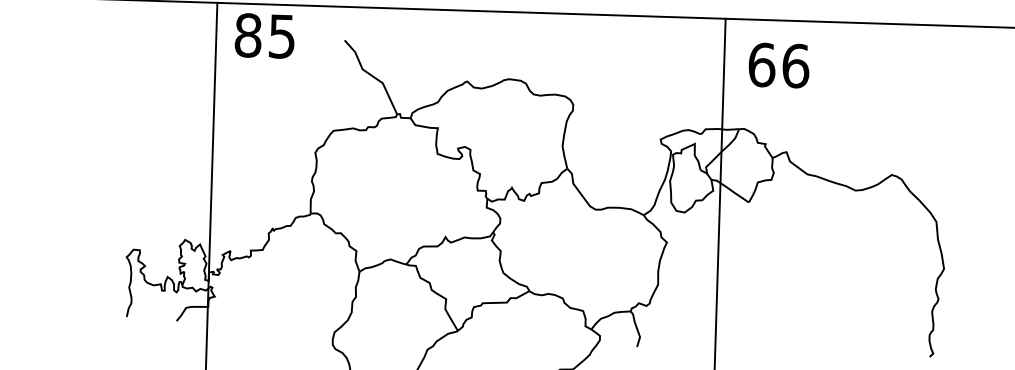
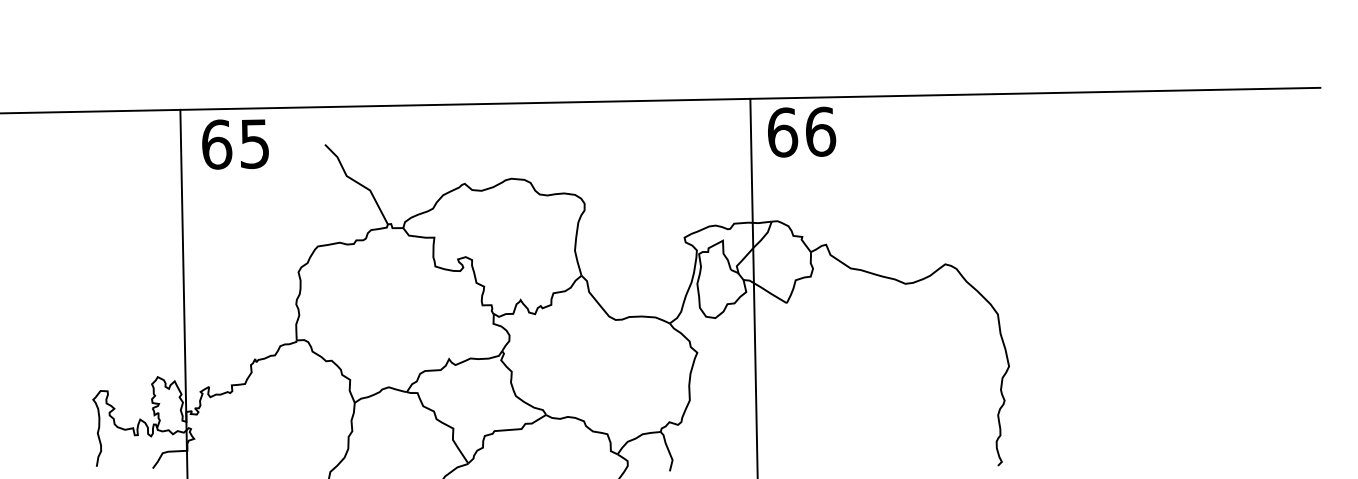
text: (248, 35) -> (217, 144), 85 -> 65
text: (779, 64) -> (802, 131), moved

